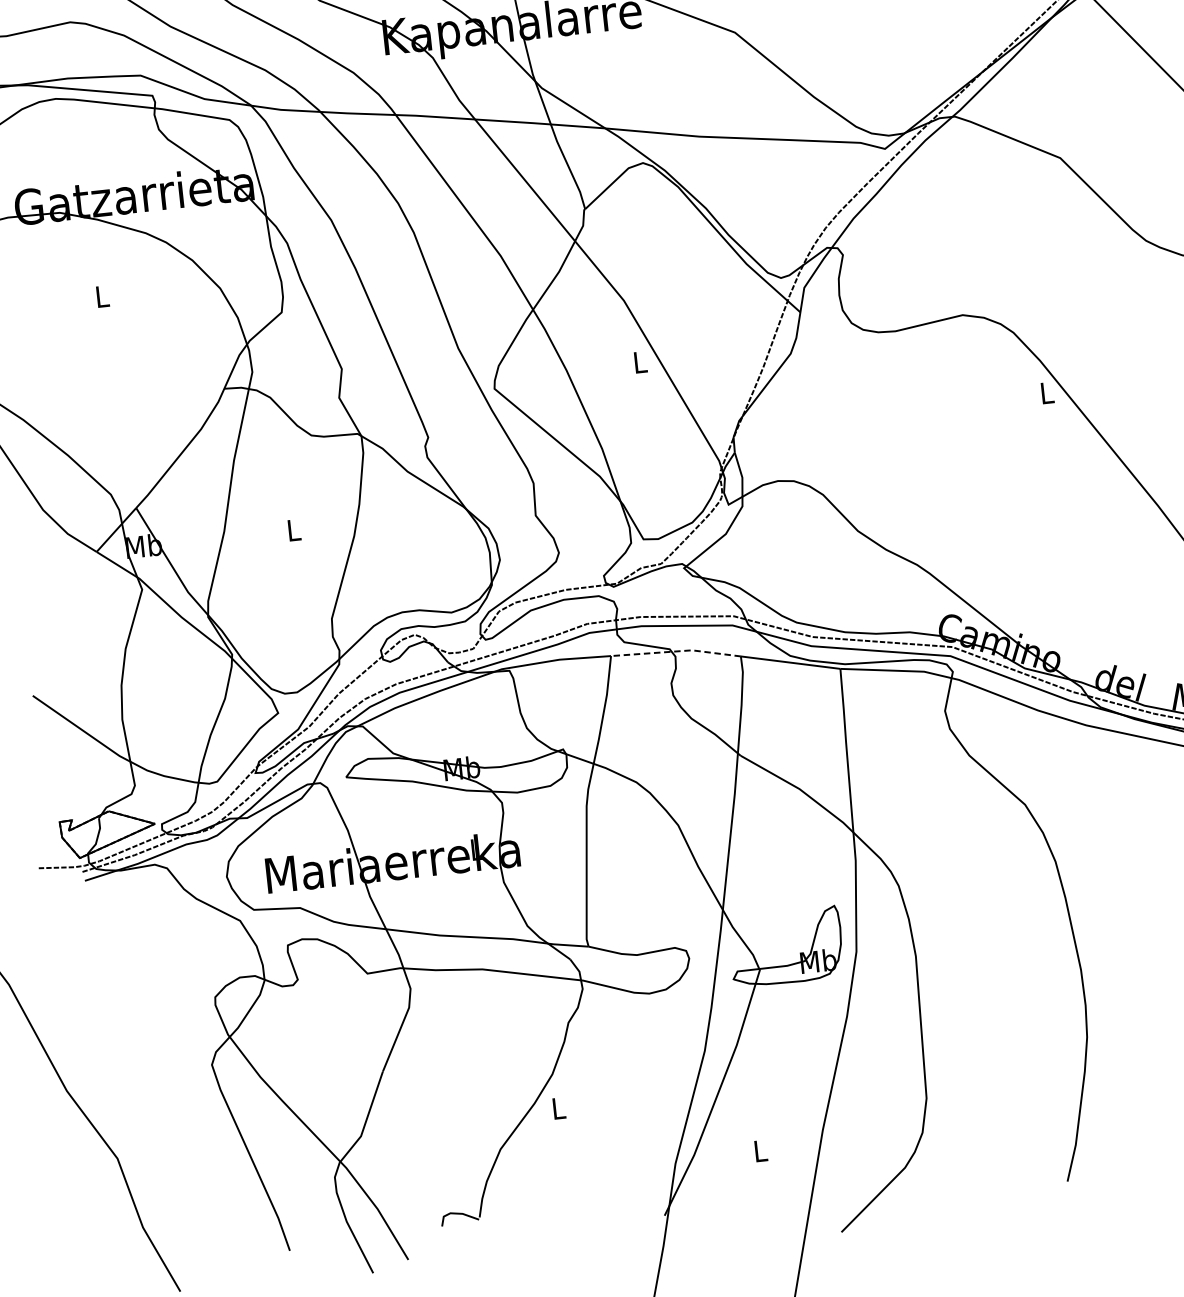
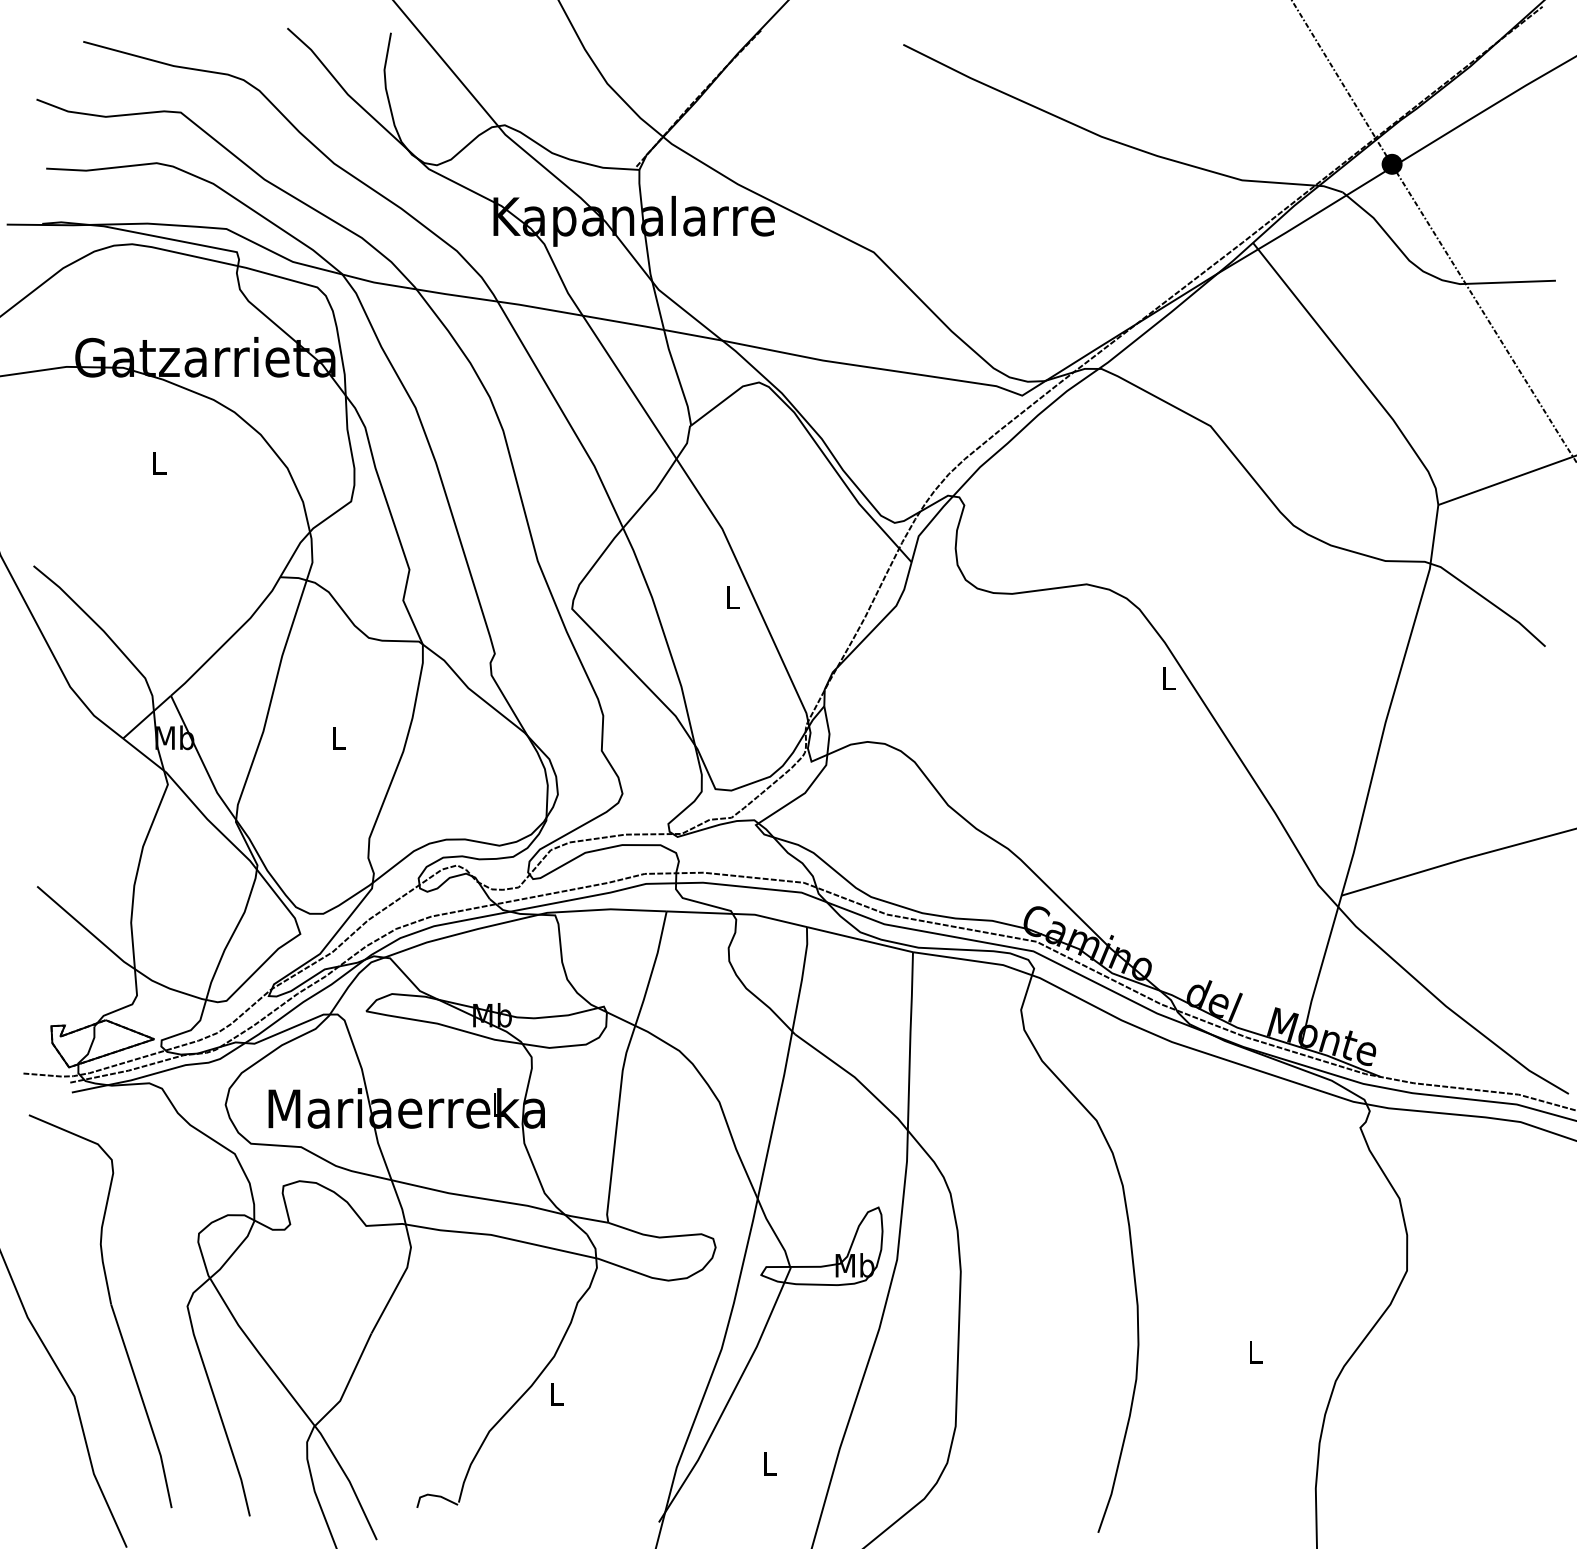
line: (677, 651) -> (738, 914), dashed -> solid
part: (141, 1072) -> (110, 1306), added

